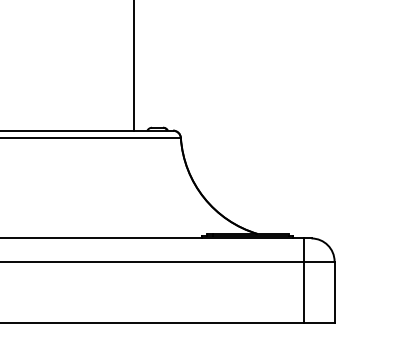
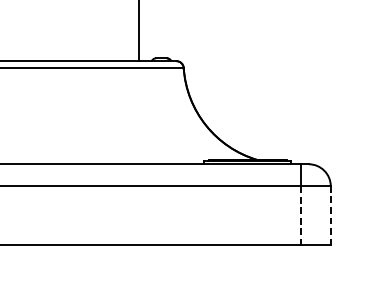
line: (303, 292) -> (301, 215), solid -> dashed
line: (334, 292) -> (330, 215), solid -> dashed

